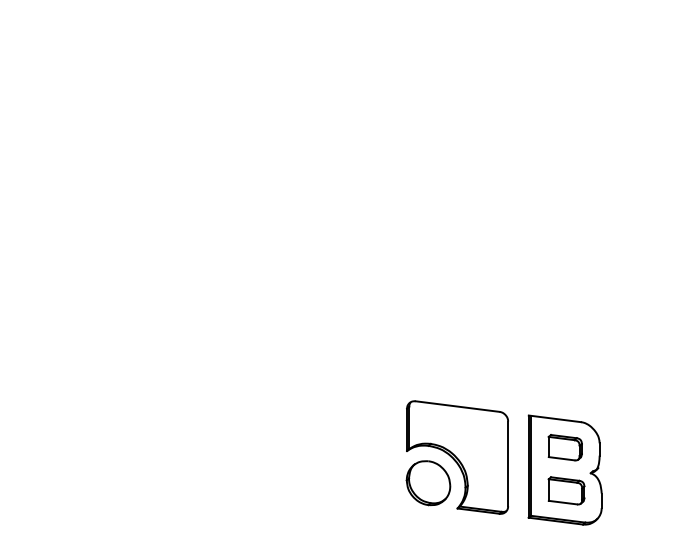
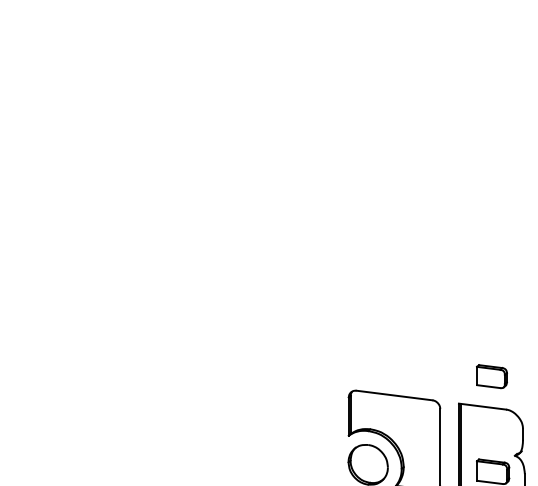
part: (564, 447) -> (491, 376), moved

